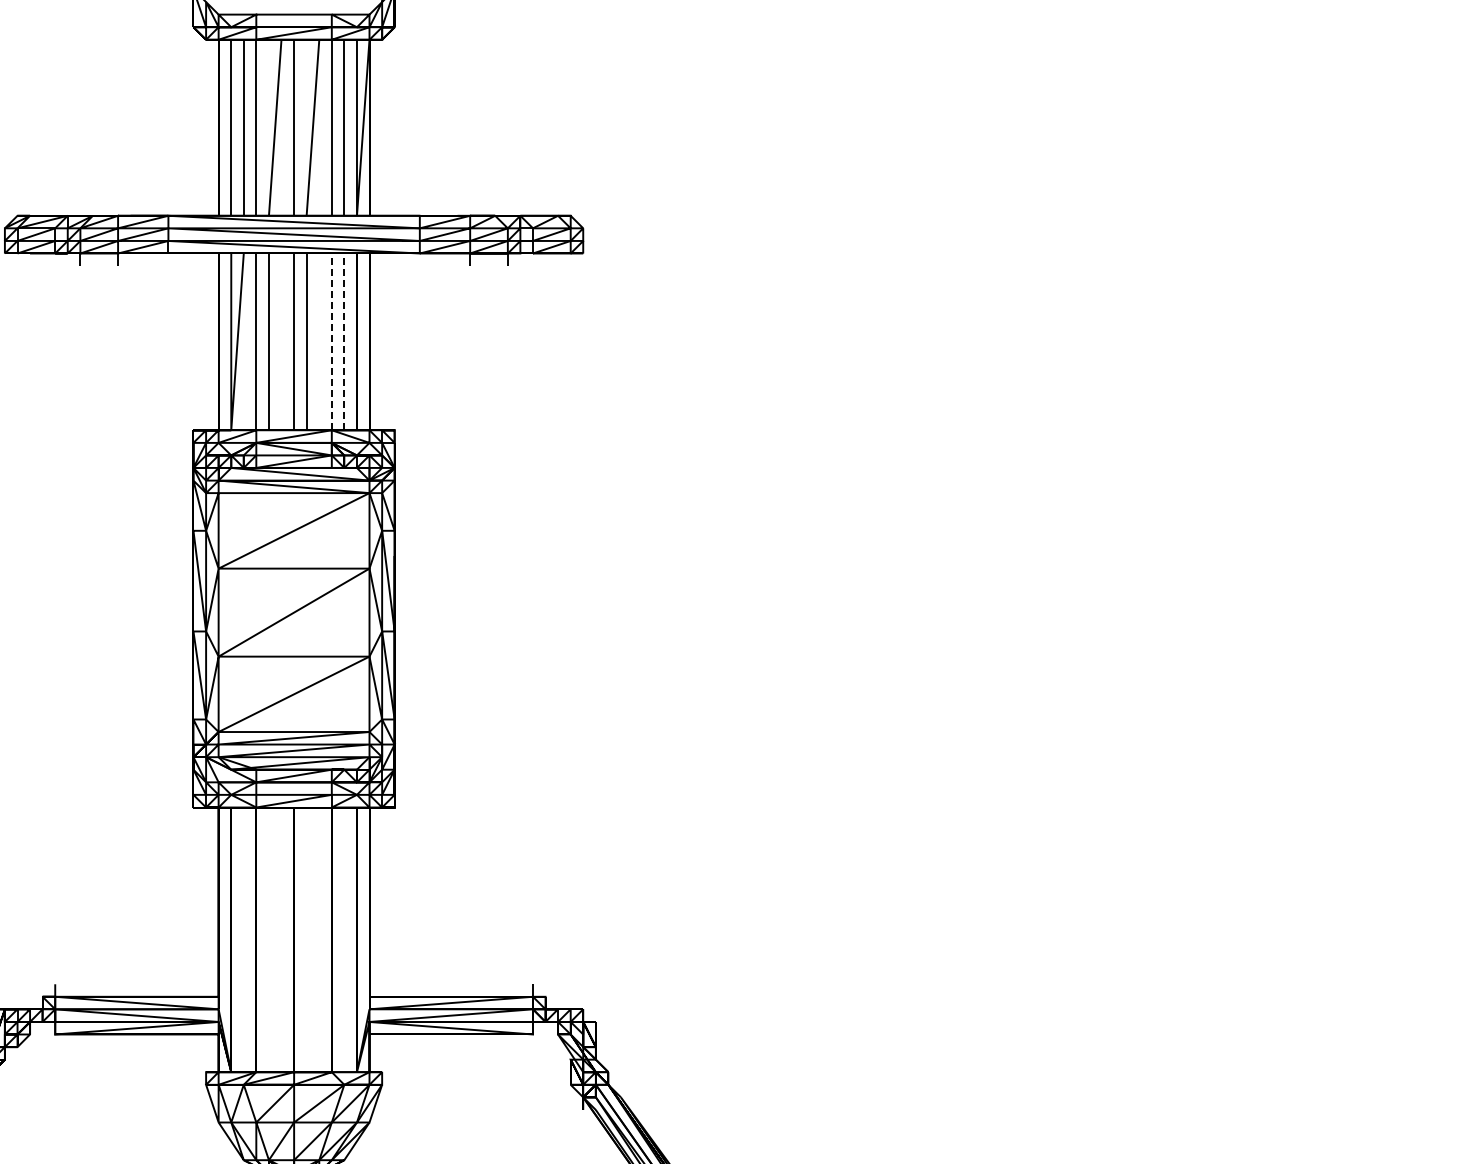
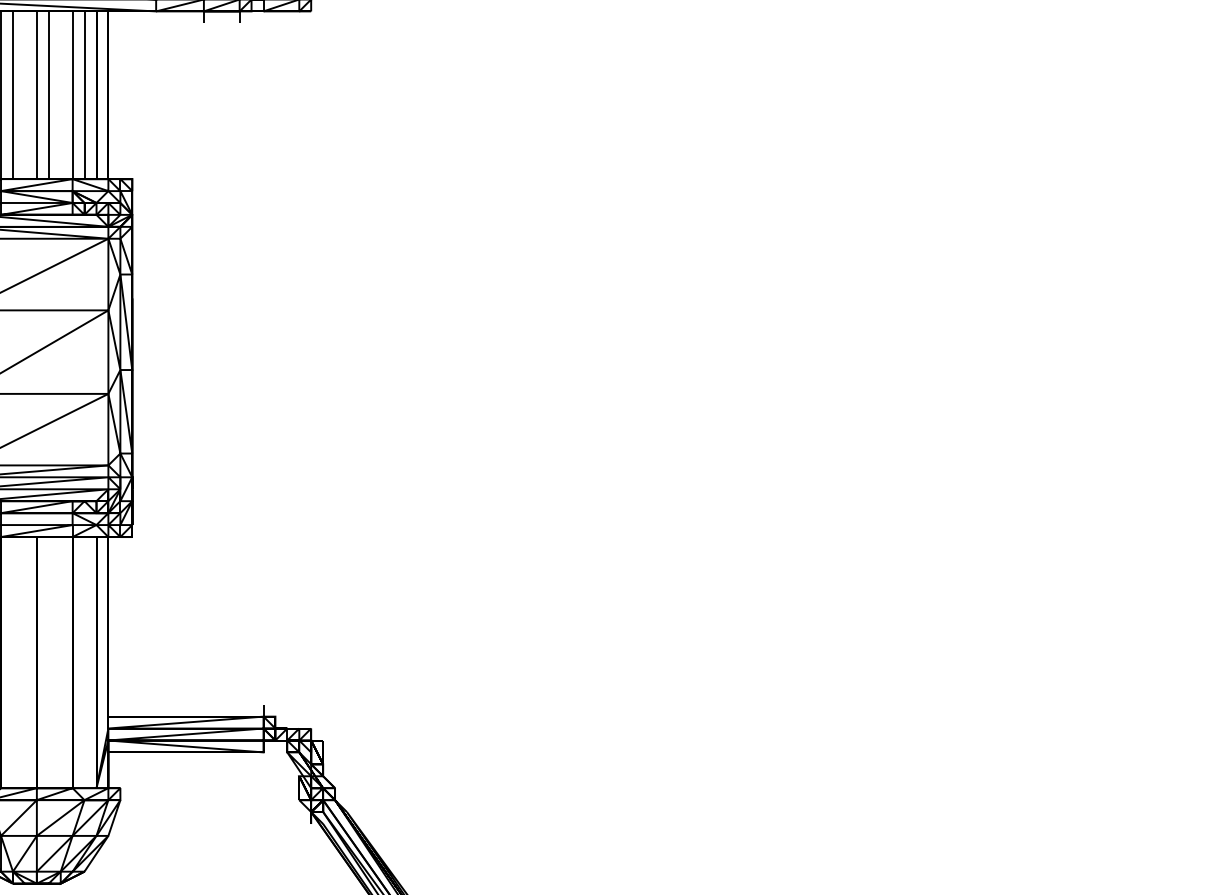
line: (331, 341) -> (72, 94), dashed -> solid
line: (344, 341) -> (84, 94), dashed -> solid

